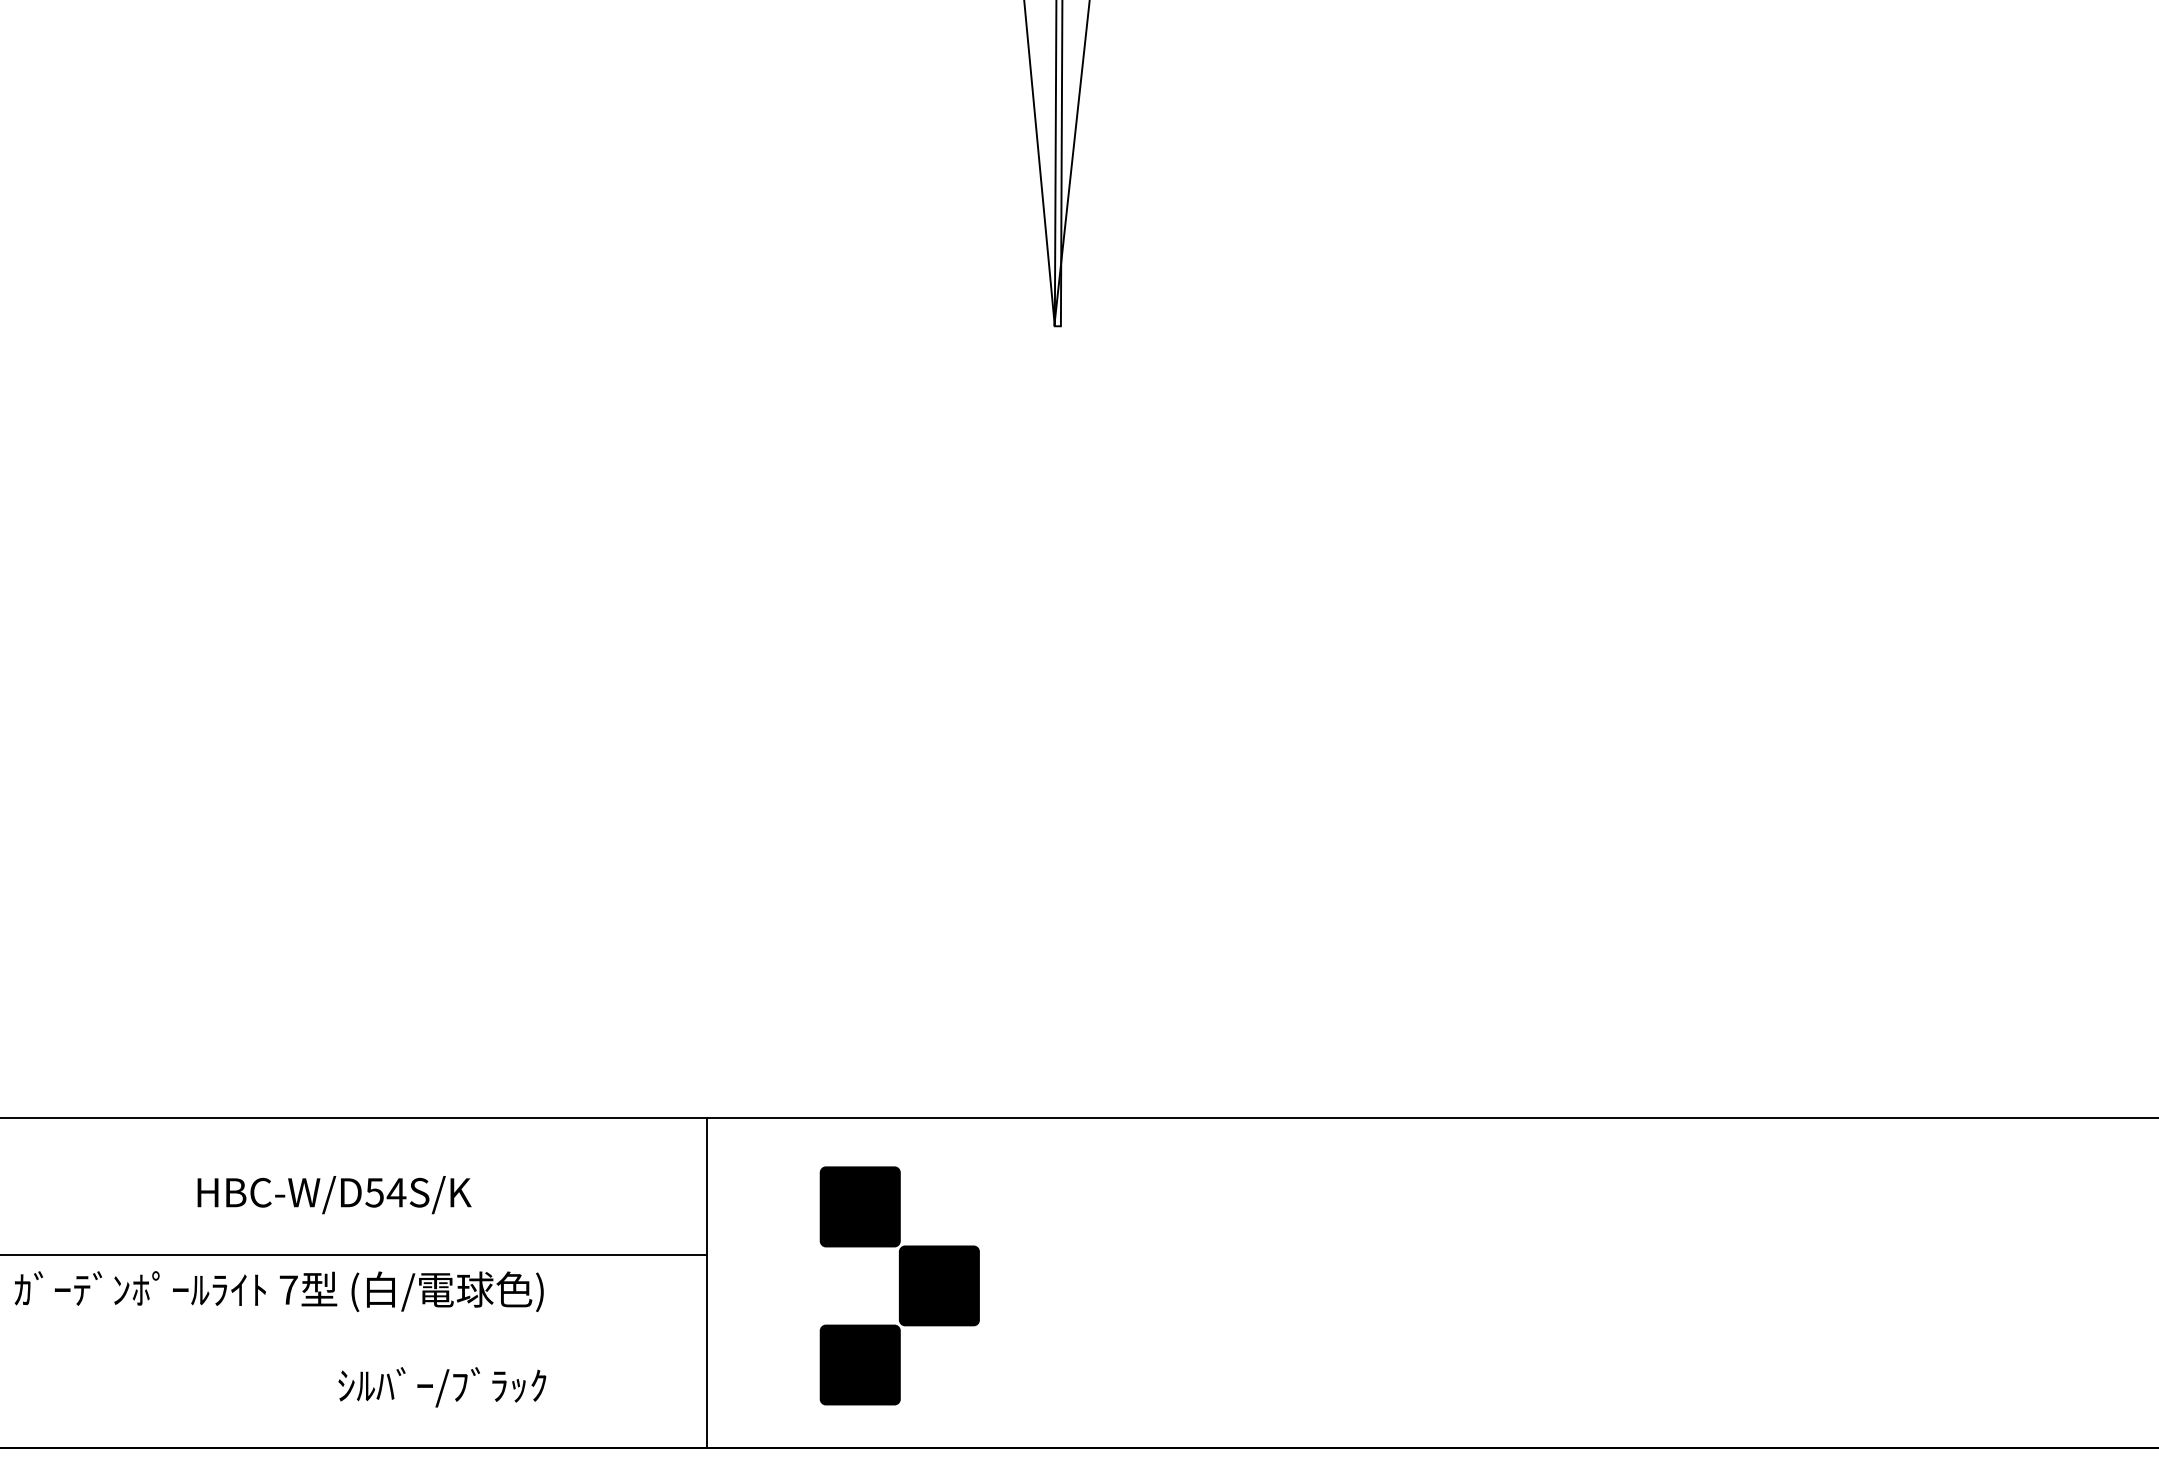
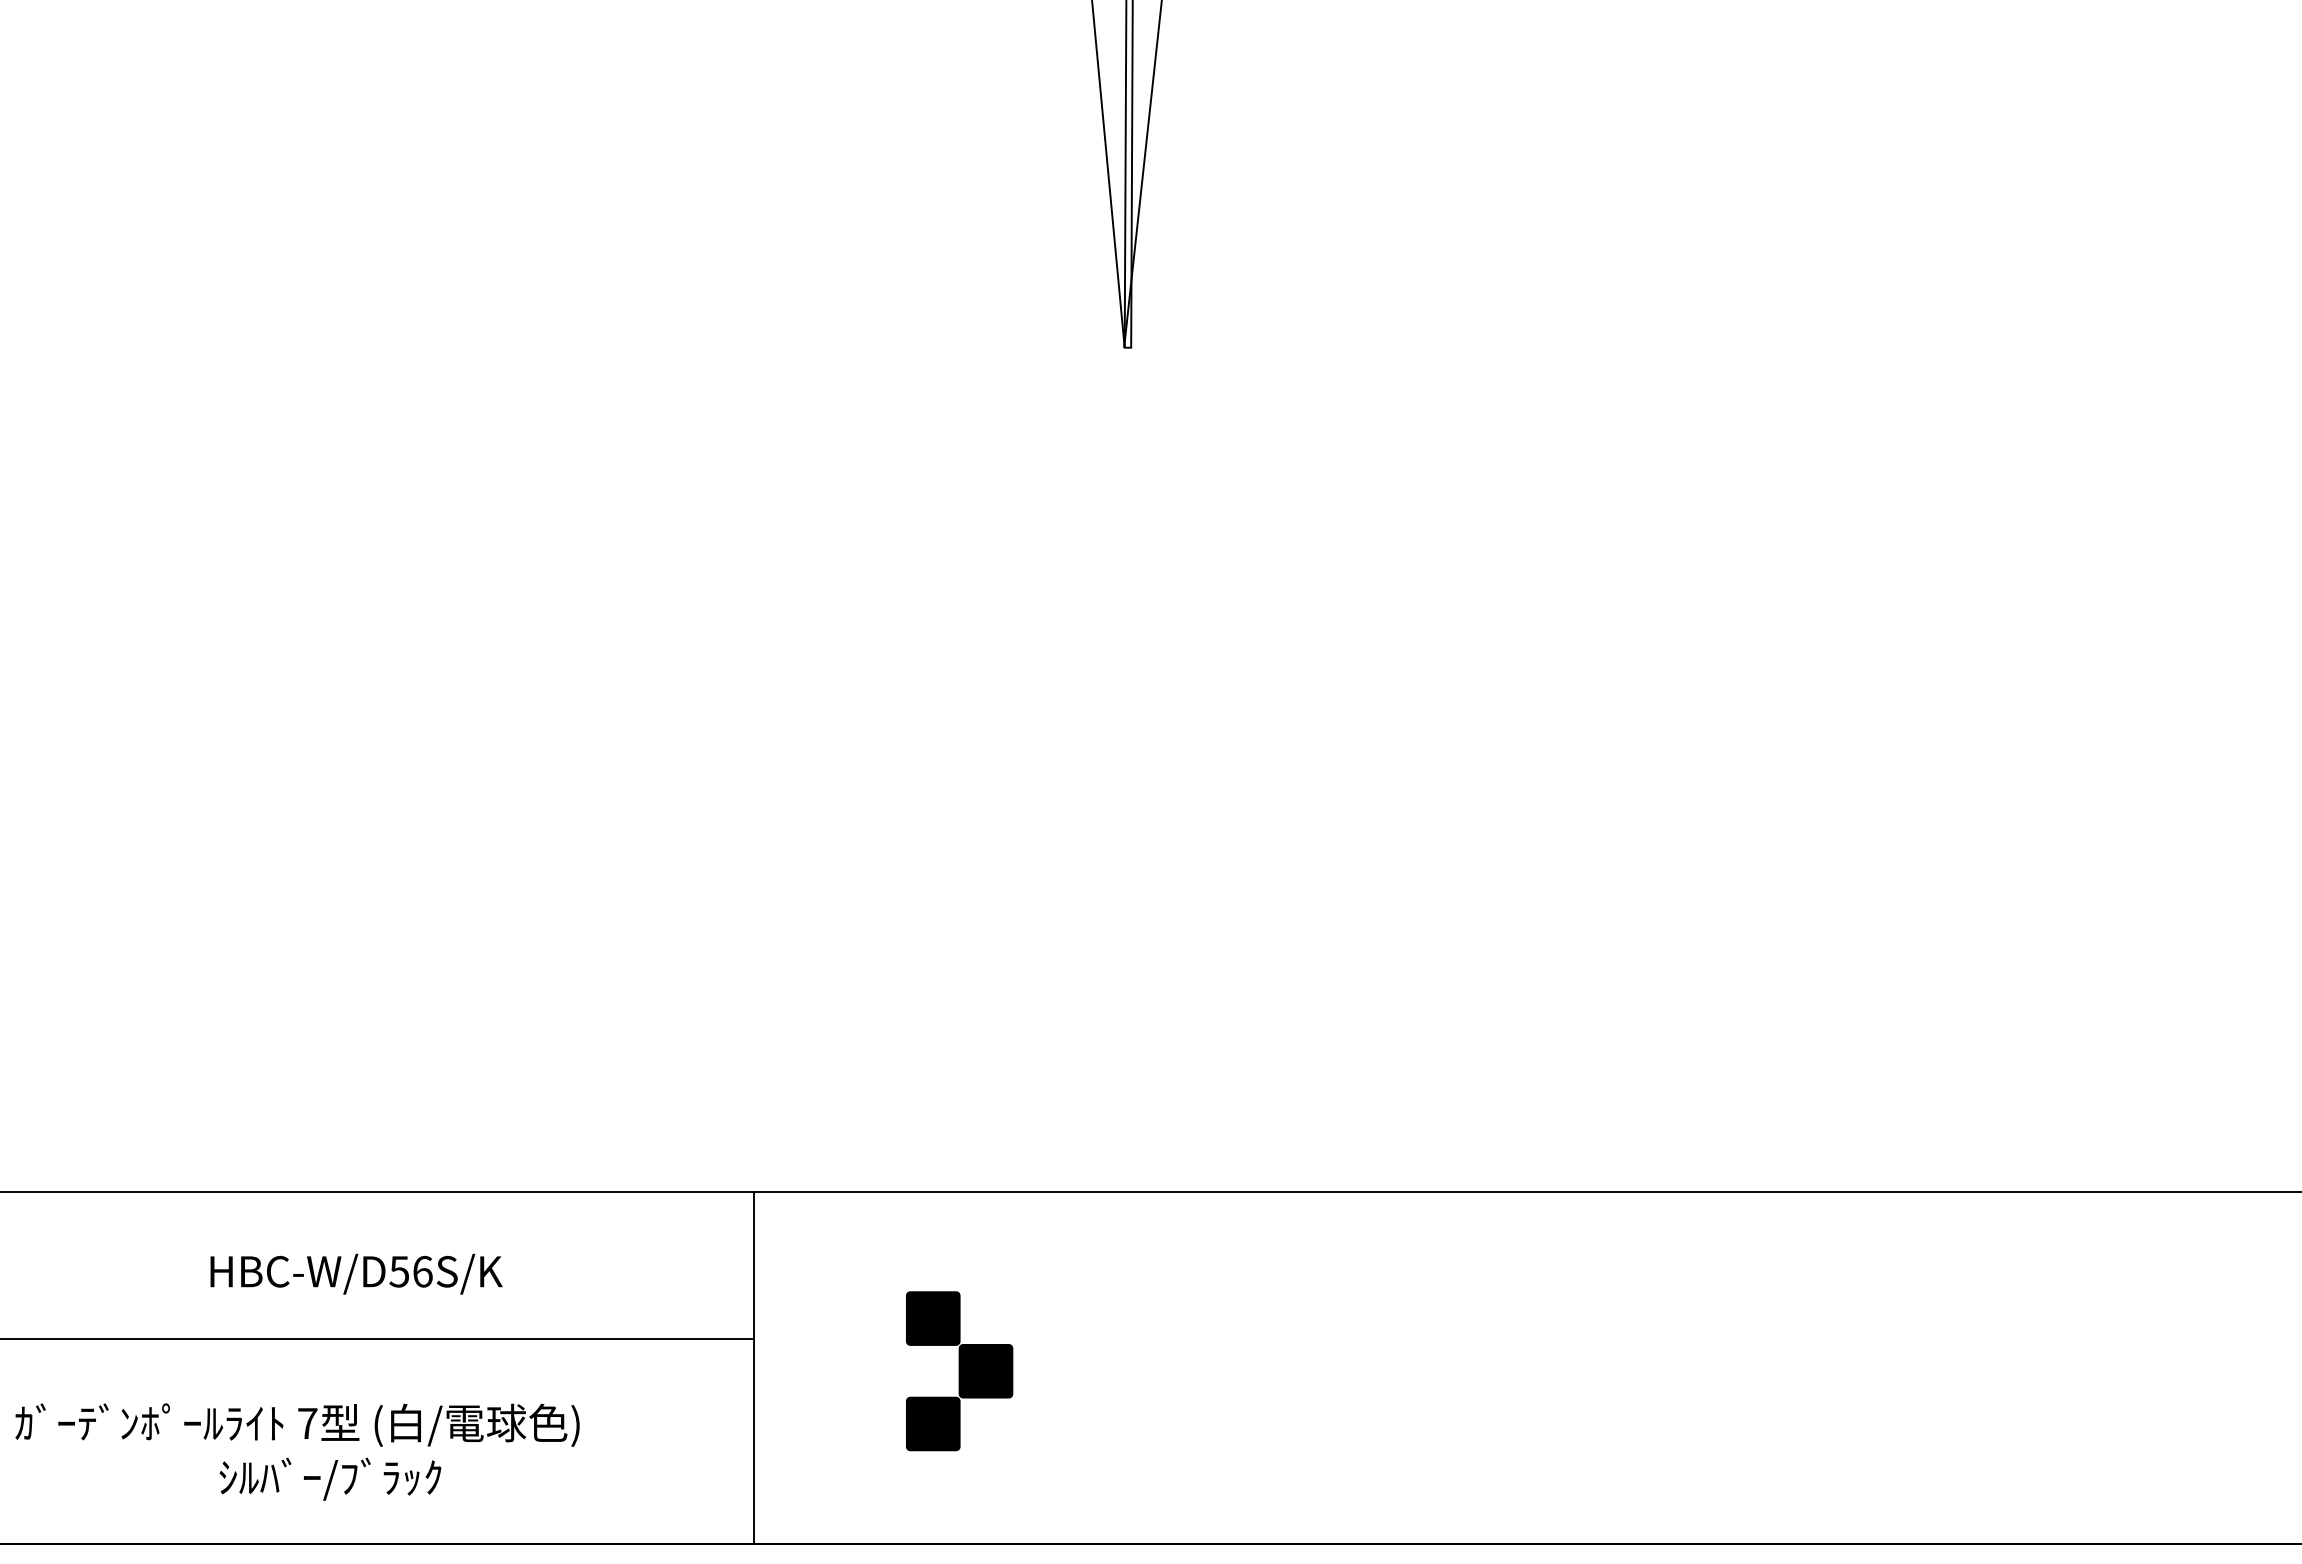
text: (396, 1192) -> (422, 1271), HBC-W/D54S/K -> HBC-W/D56S/K
part: (899, 1286) -> (959, 1371), size x0.62
text: (279, 1290) -> (297, 1424), moved
text: (442, 1386) -> (330, 1478), moved

